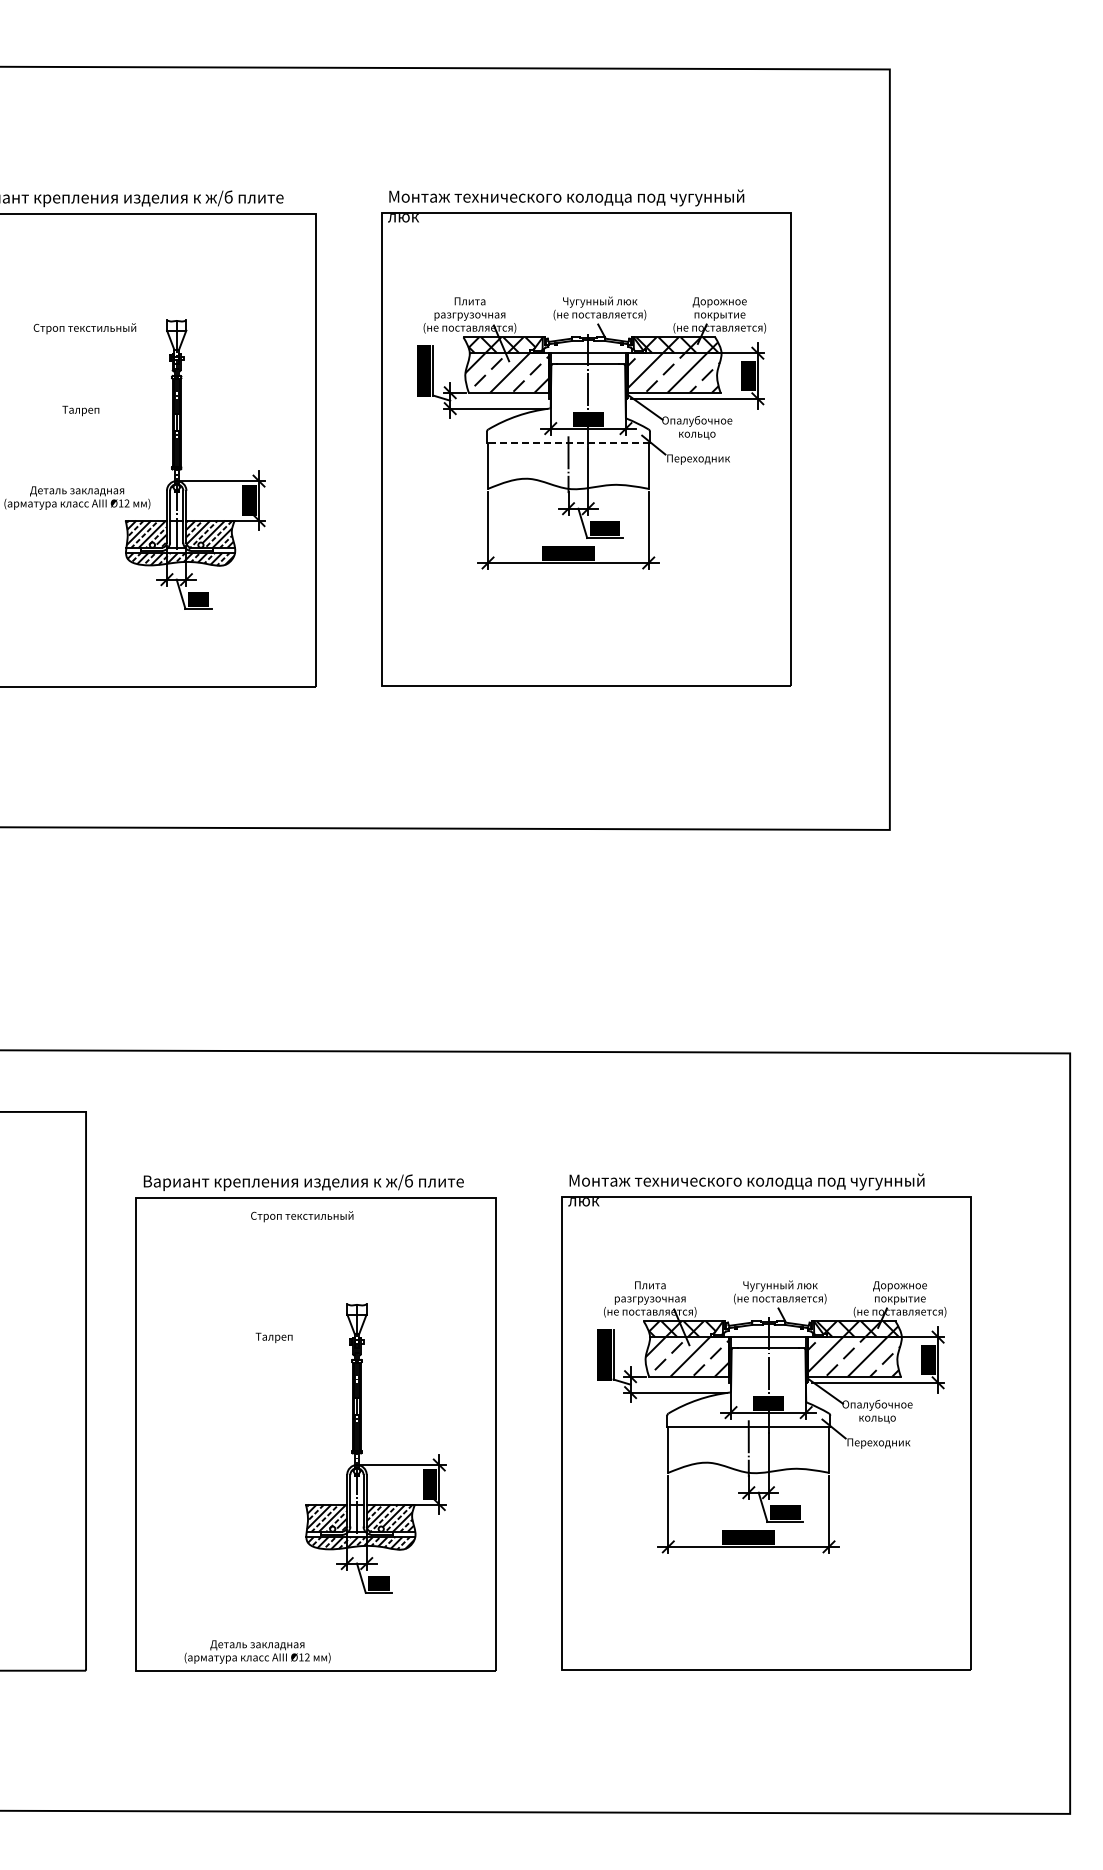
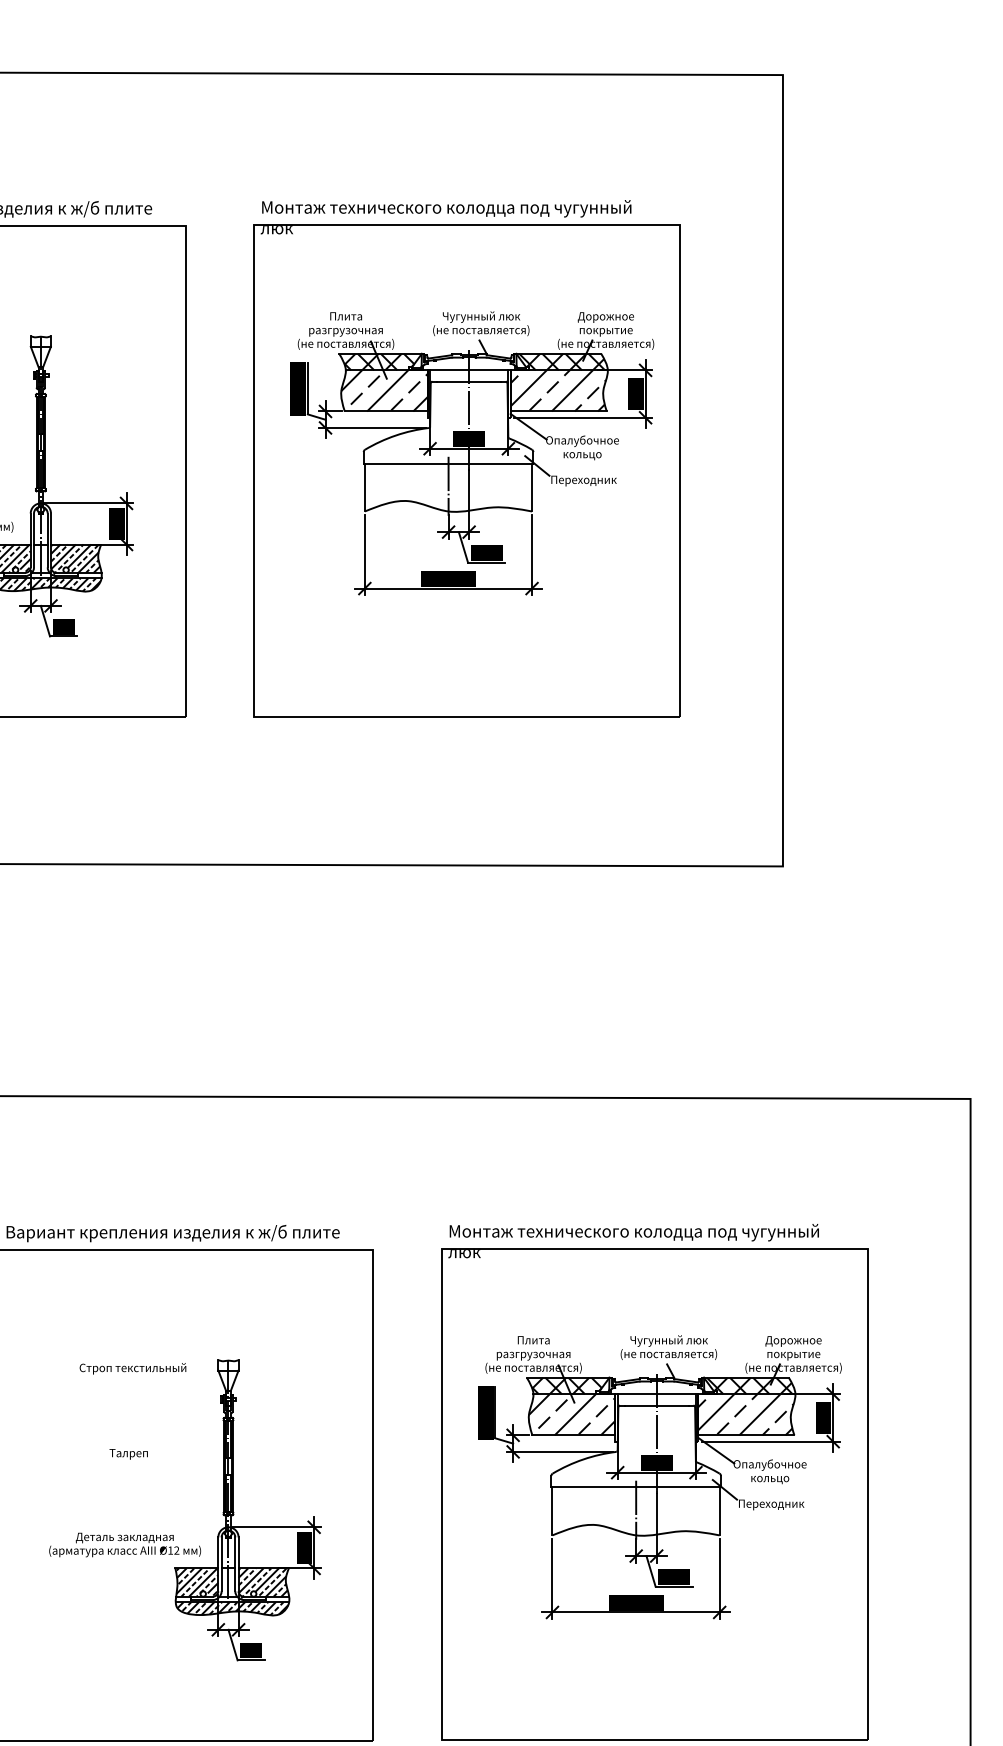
line: (568, 442) -> (448, 463), dashed -> solid
text: (302, 1216) -> (133, 1368), moved
text: (273, 1337) -> (128, 1453), moved
text: (257, 1651) -> (124, 1544), moved

